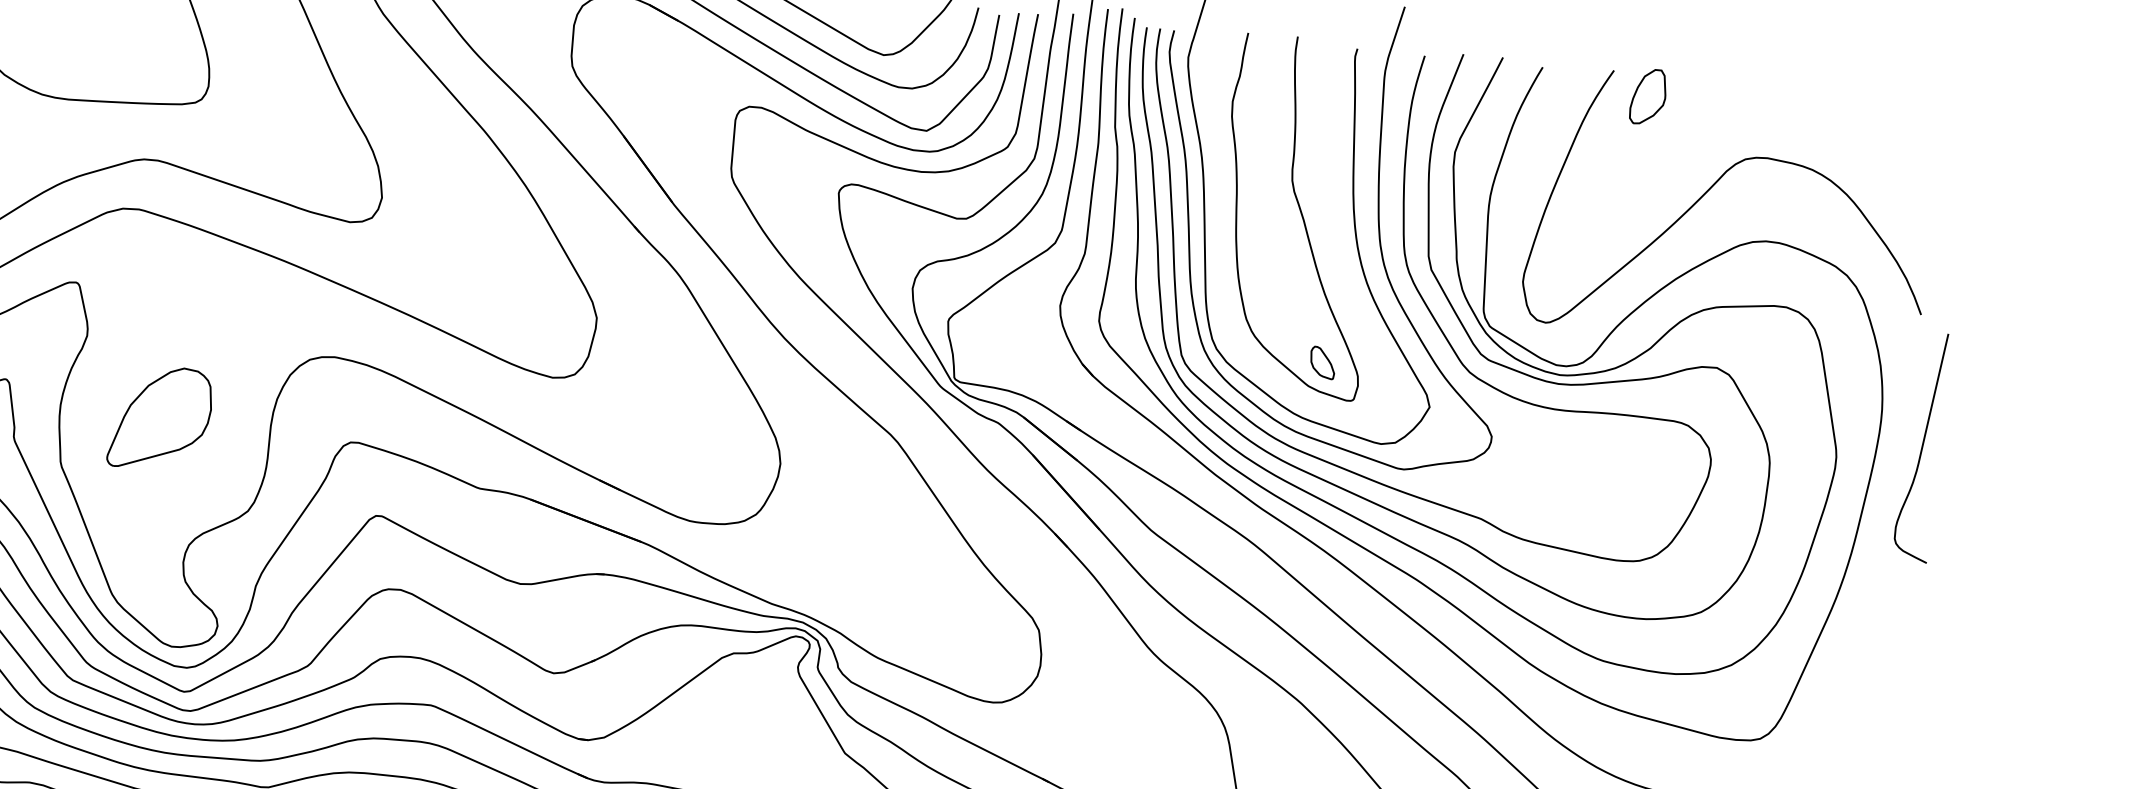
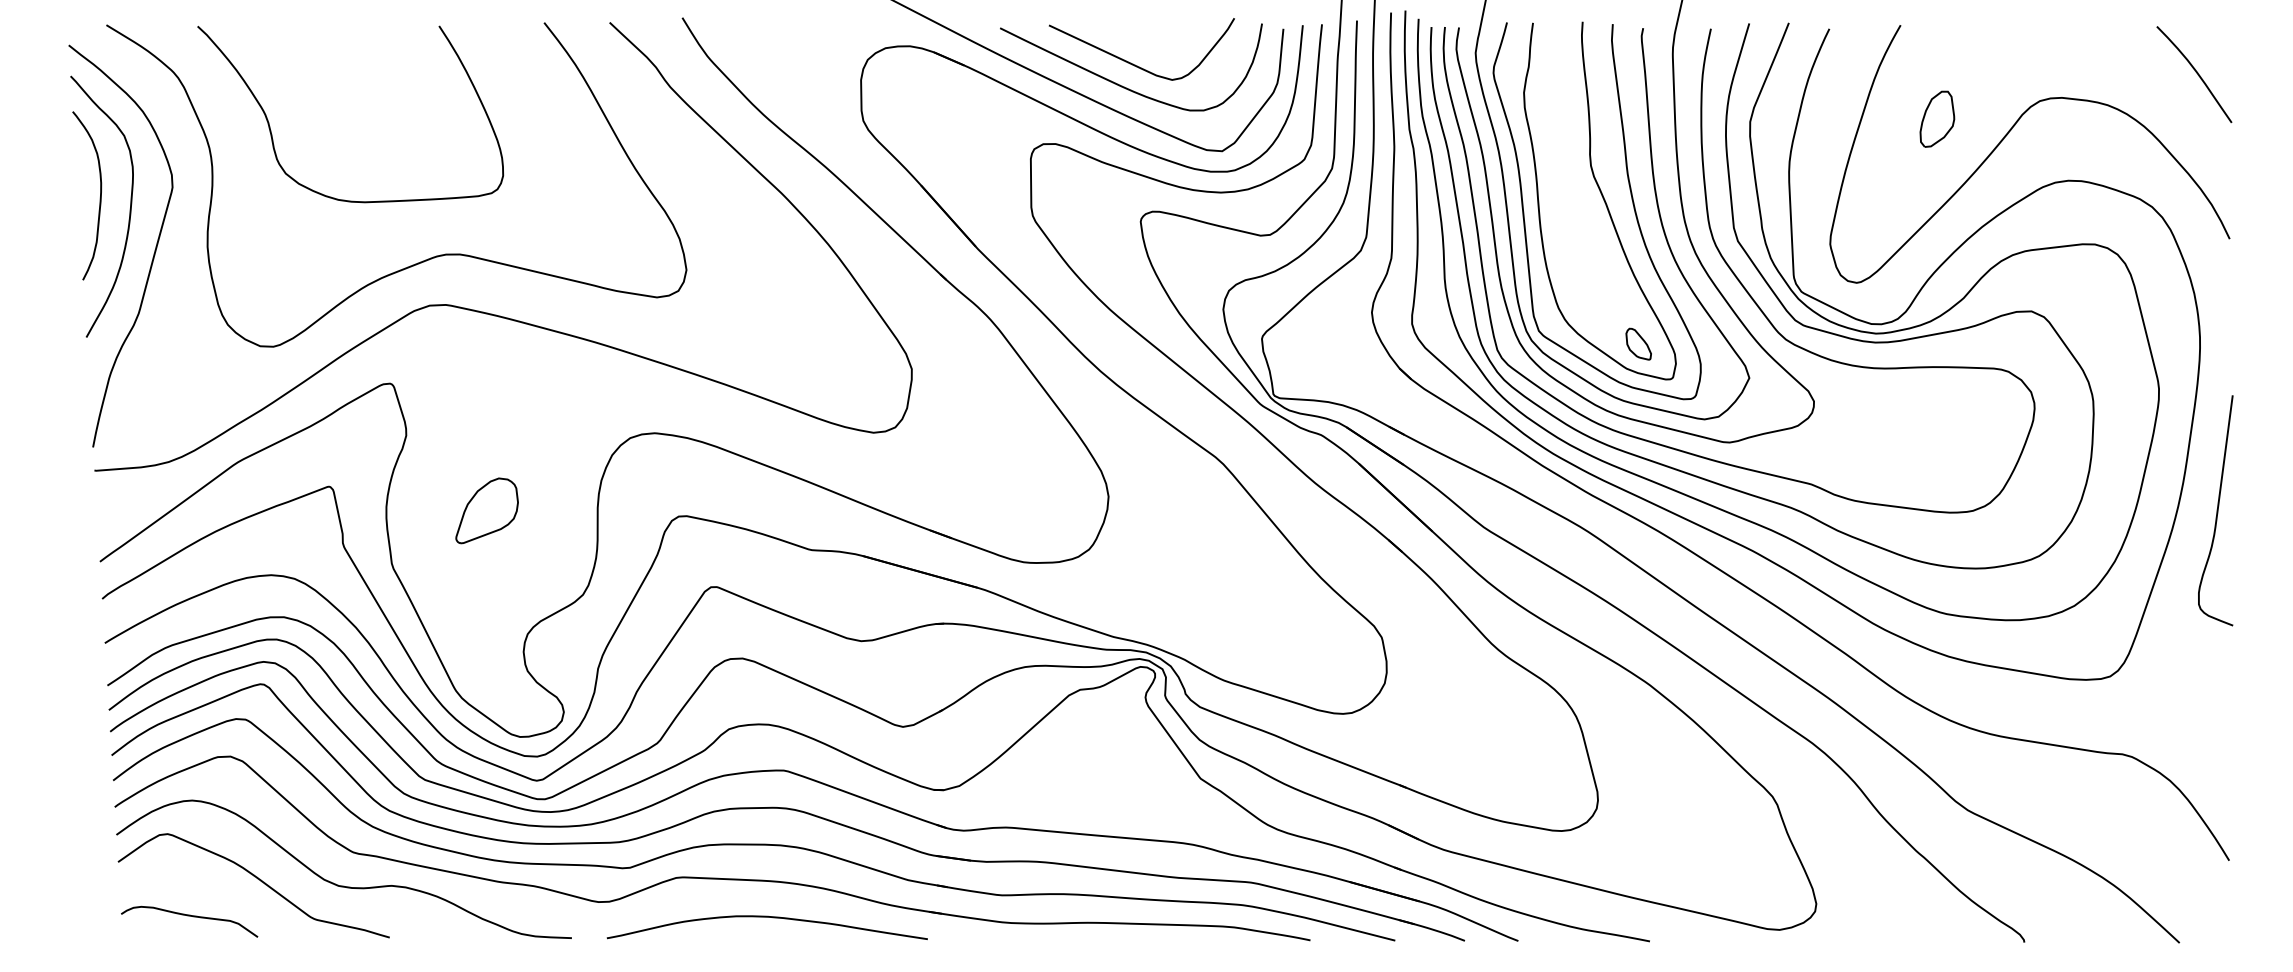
part: (1648, 96) -> (1937, 118), moved
curve: (1903, 145) -> (2195, 72), added
curve: (1329, 223) -> (1632, 204), added
part: (159, 417) -> (486, 510), size x0.62
curve: (1921, 446) -> (2216, 510), moved

